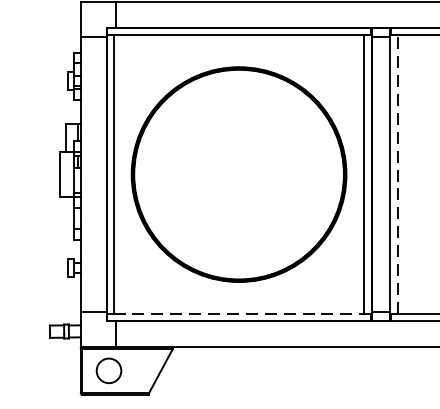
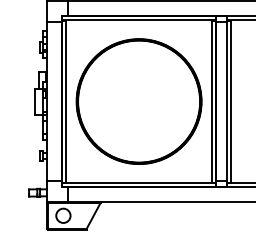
line: (397, 174) -> (231, 101), dashed -> solid
line: (239, 313) -> (139, 182), dashed -> solid

